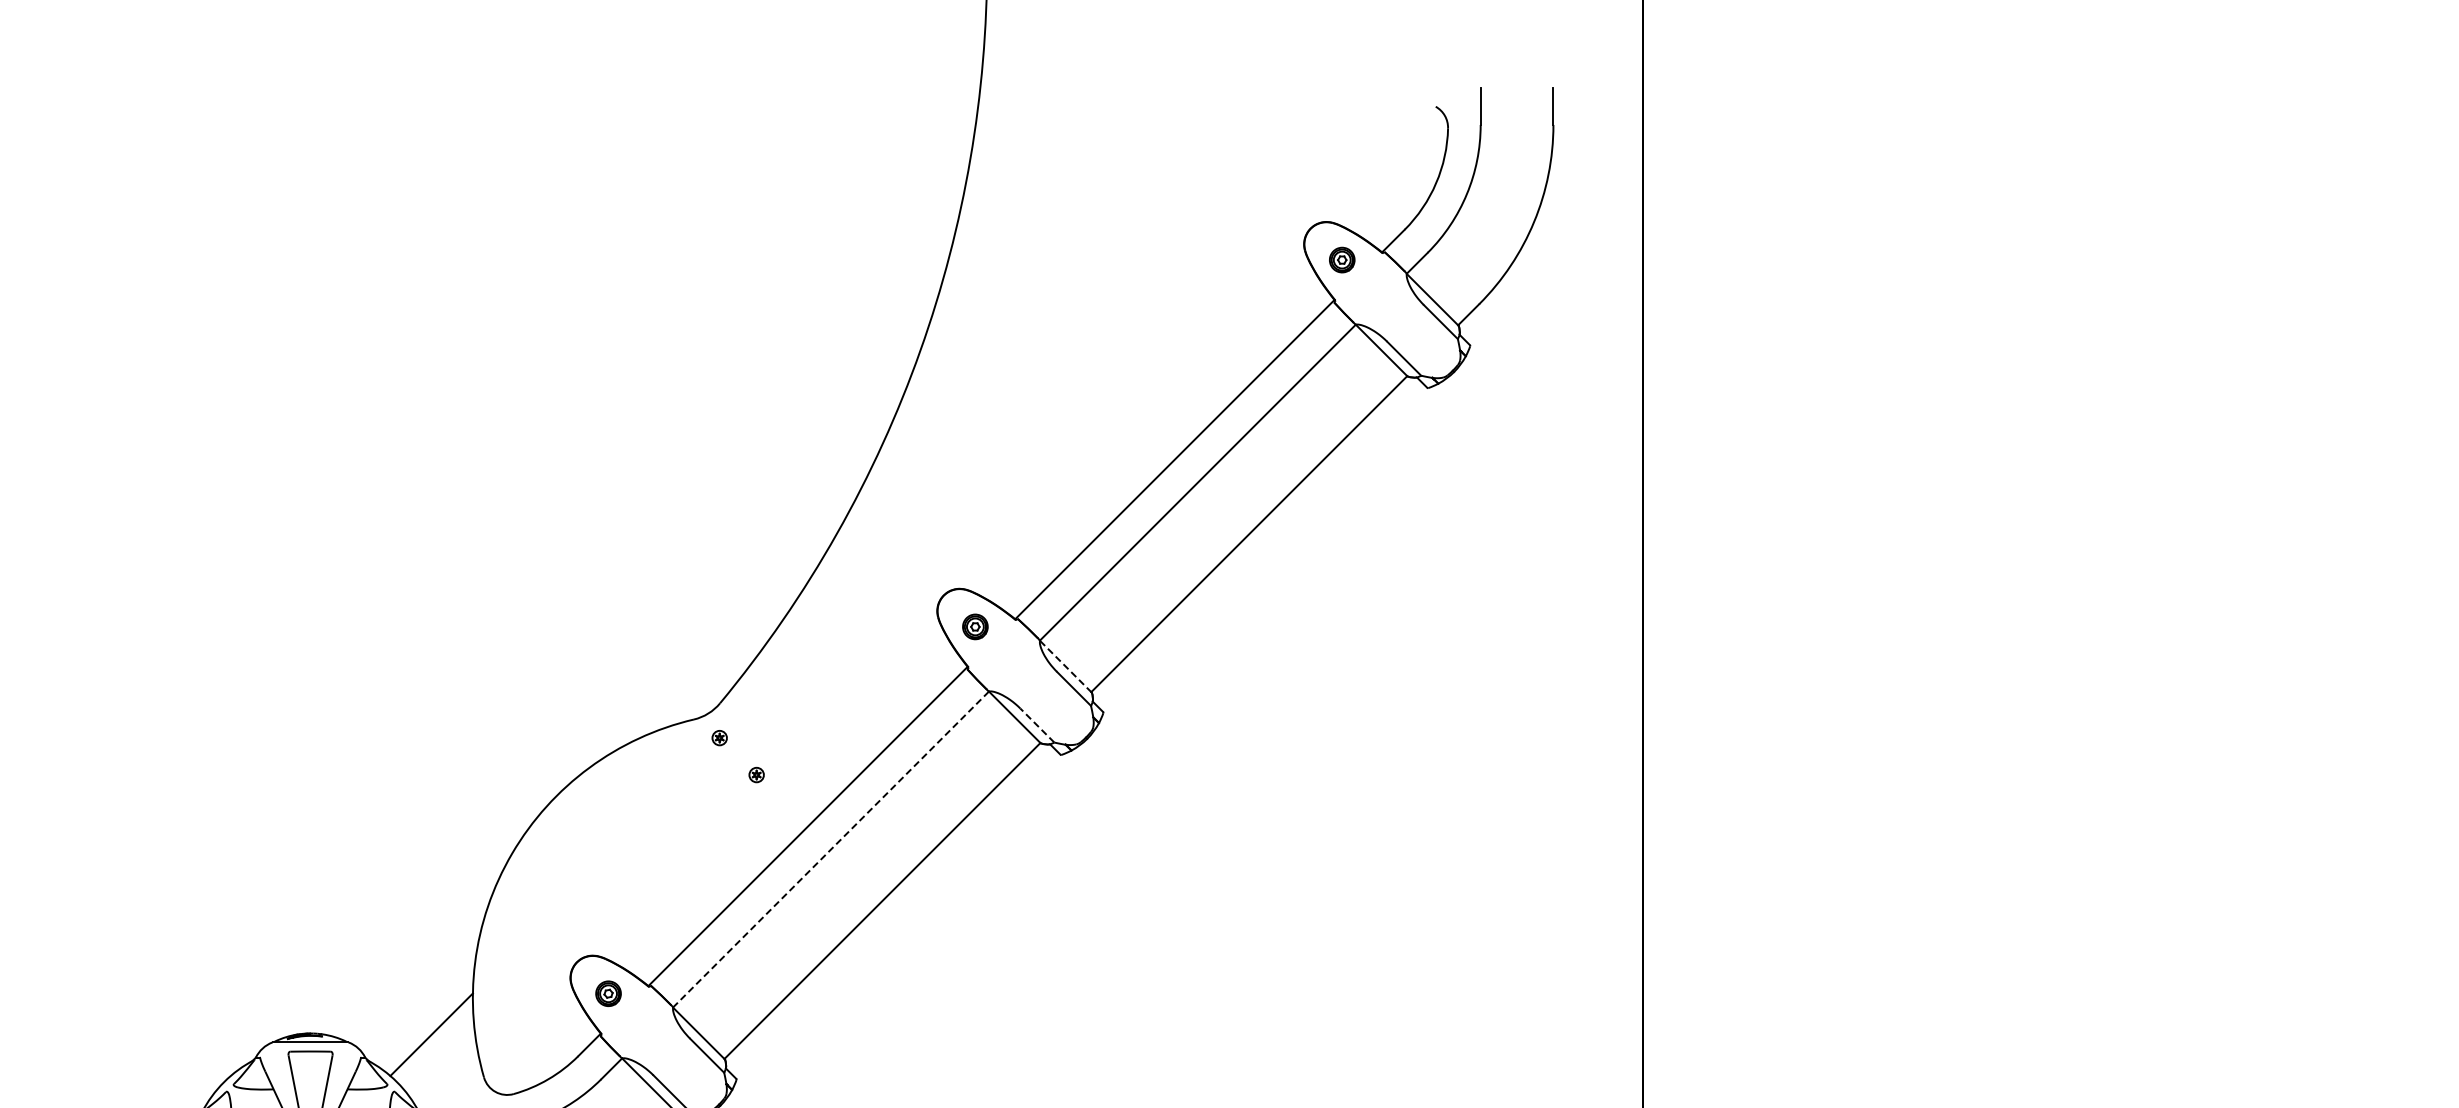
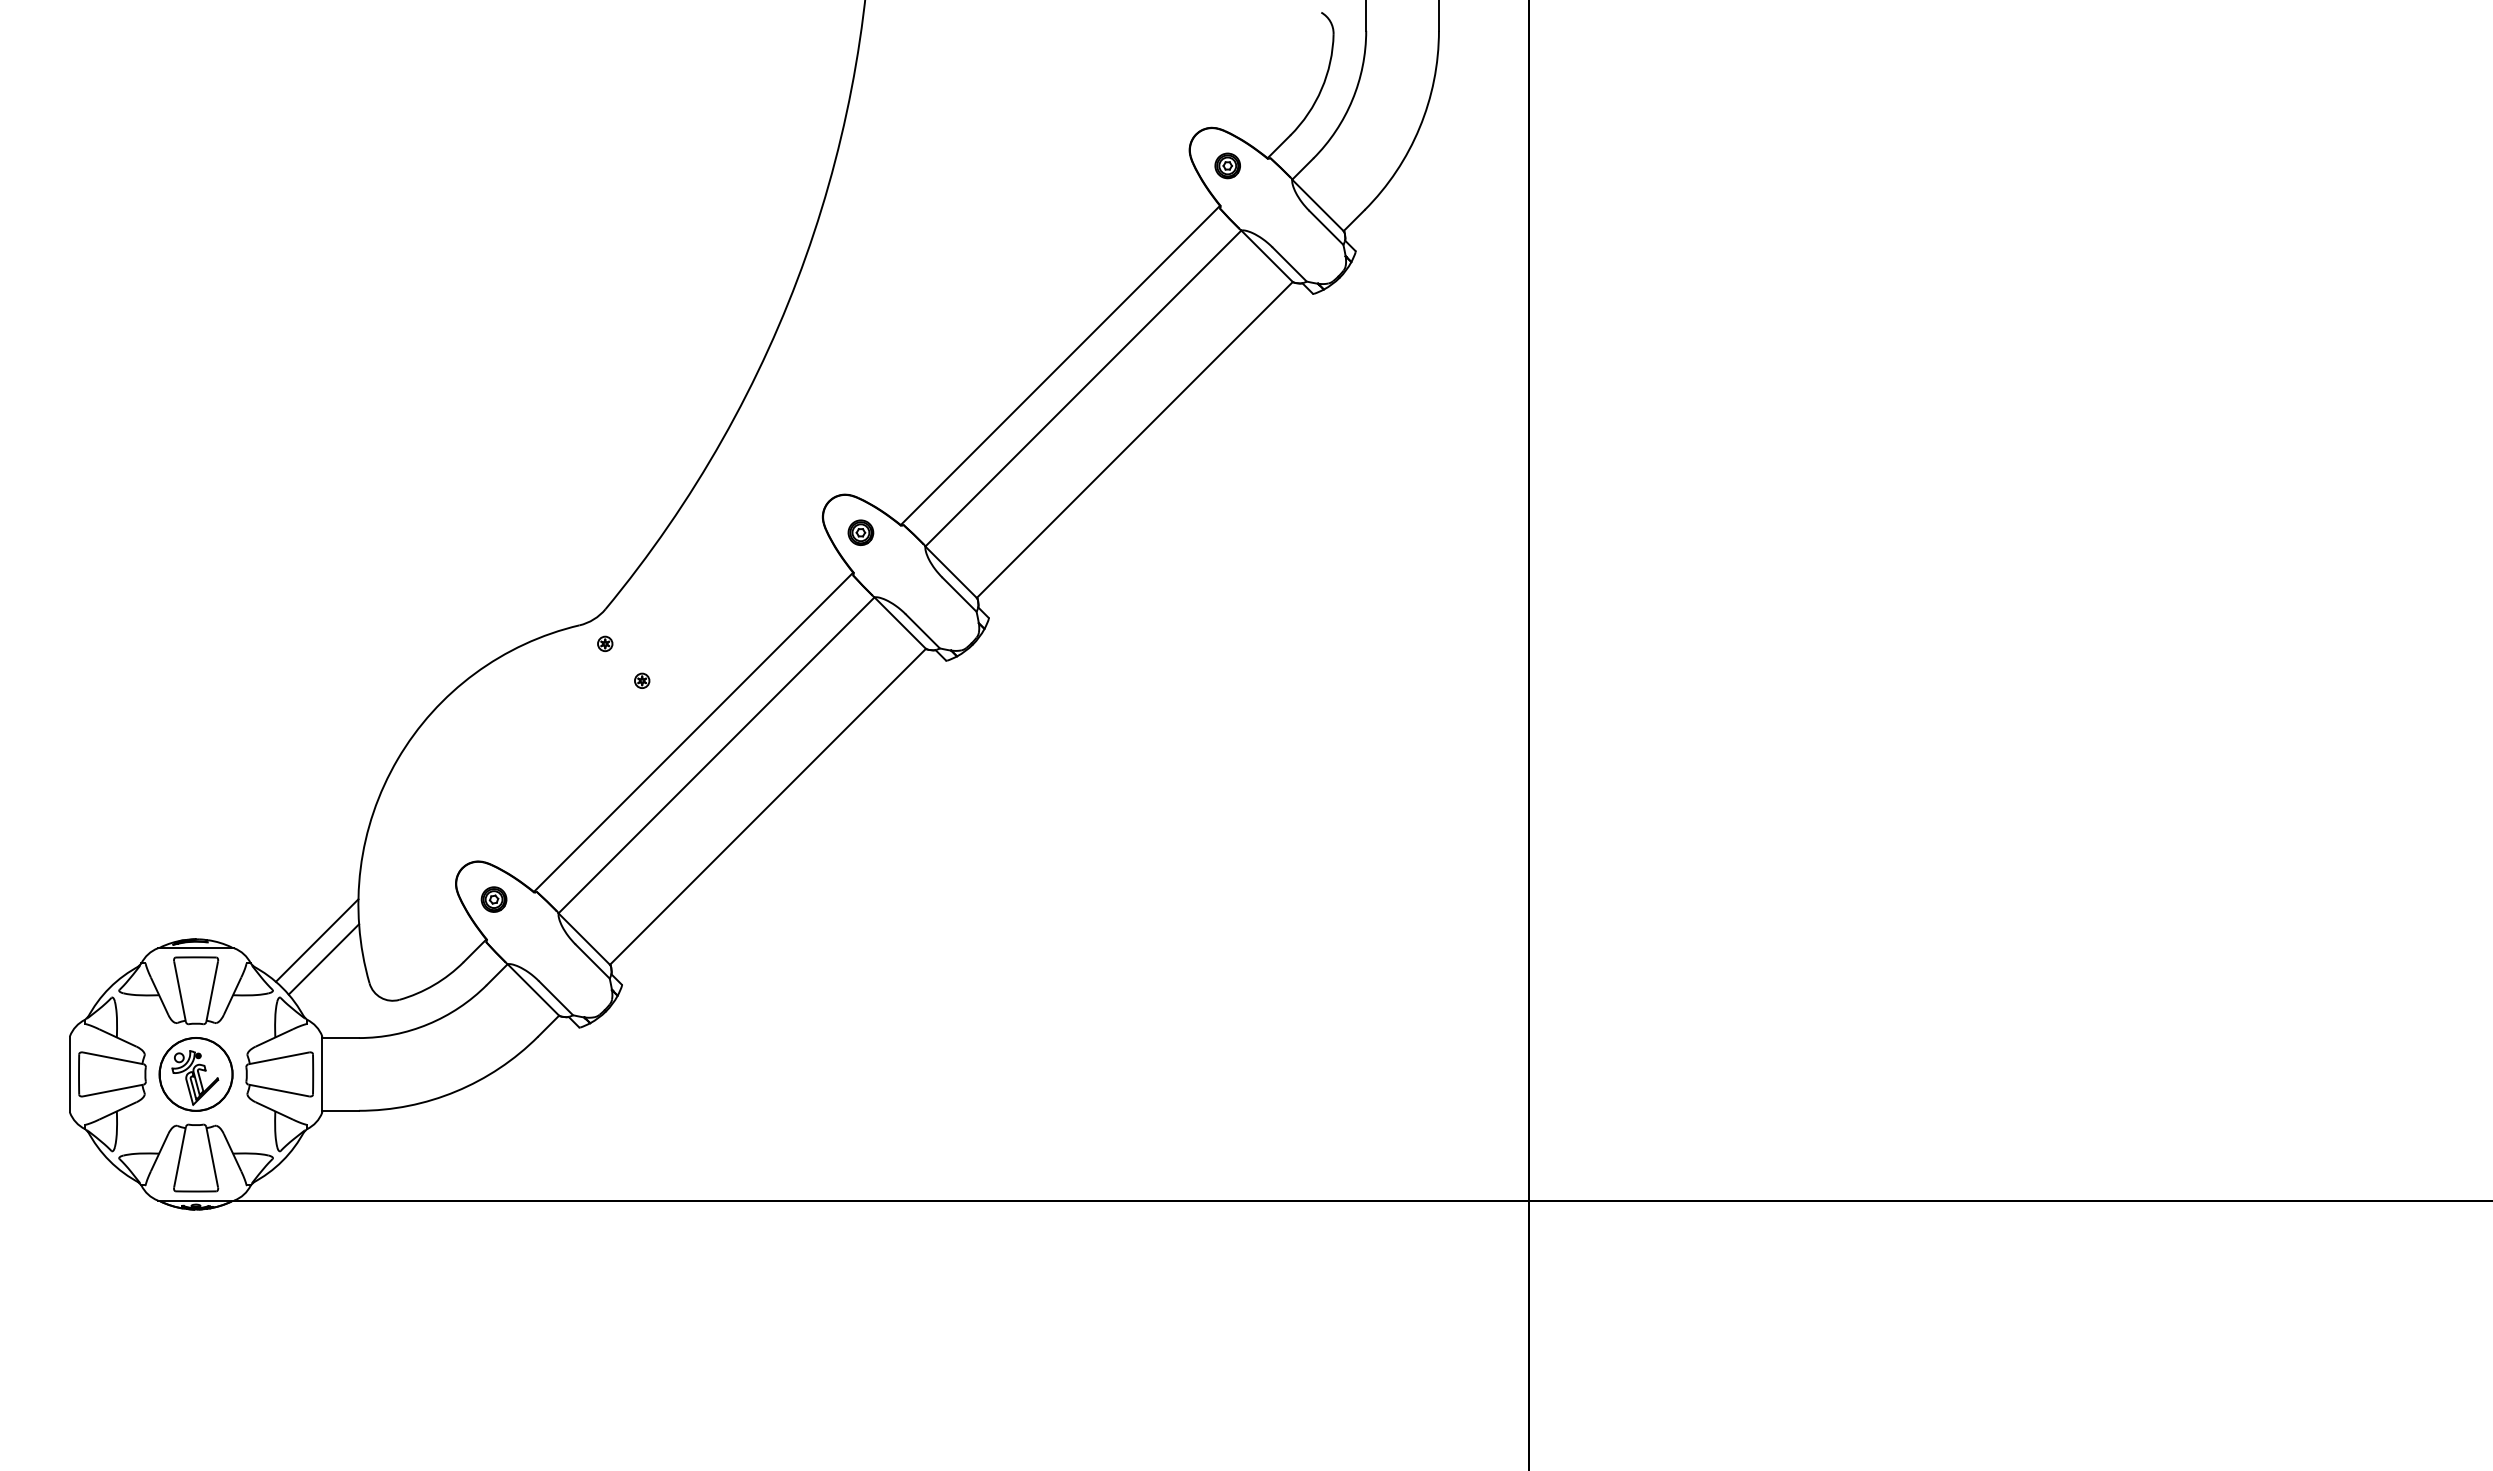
line: (1065, 666) -> (951, 572), dashed -> solid
line: (1036, 725) -> (922, 631), dashed -> solid
line: (830, 849) -> (716, 755), dashed -> solid
line: (437, 1053) -> (323, 959), added

